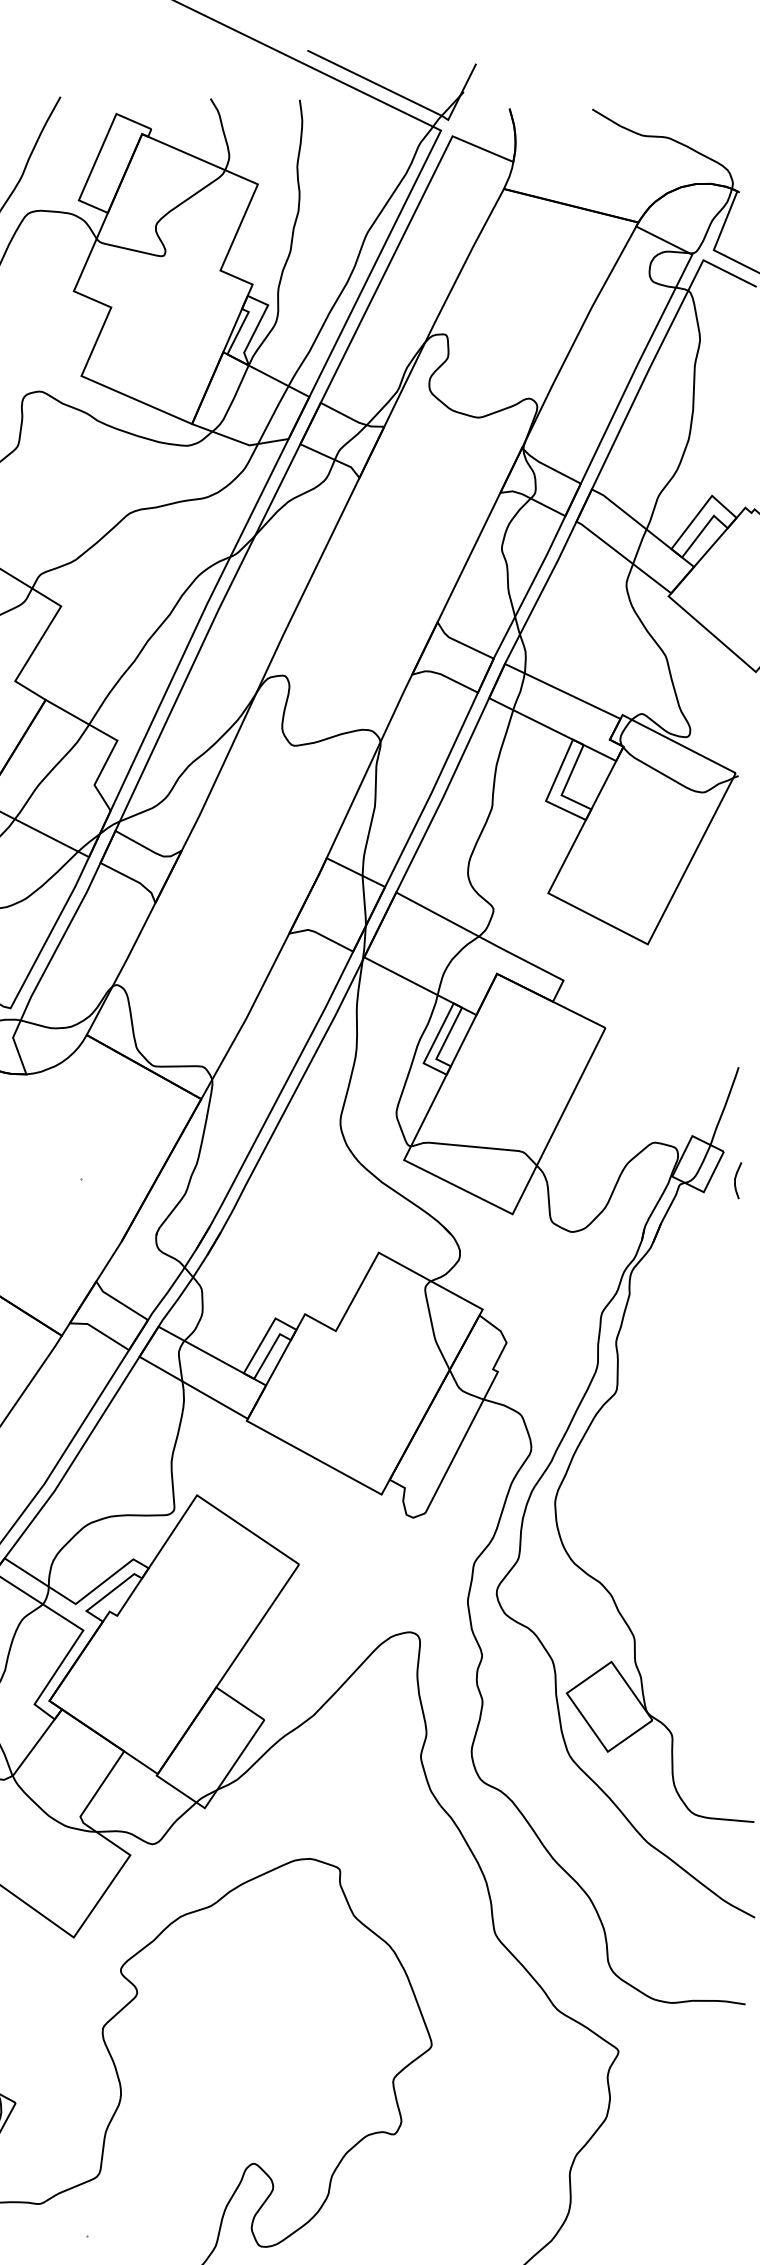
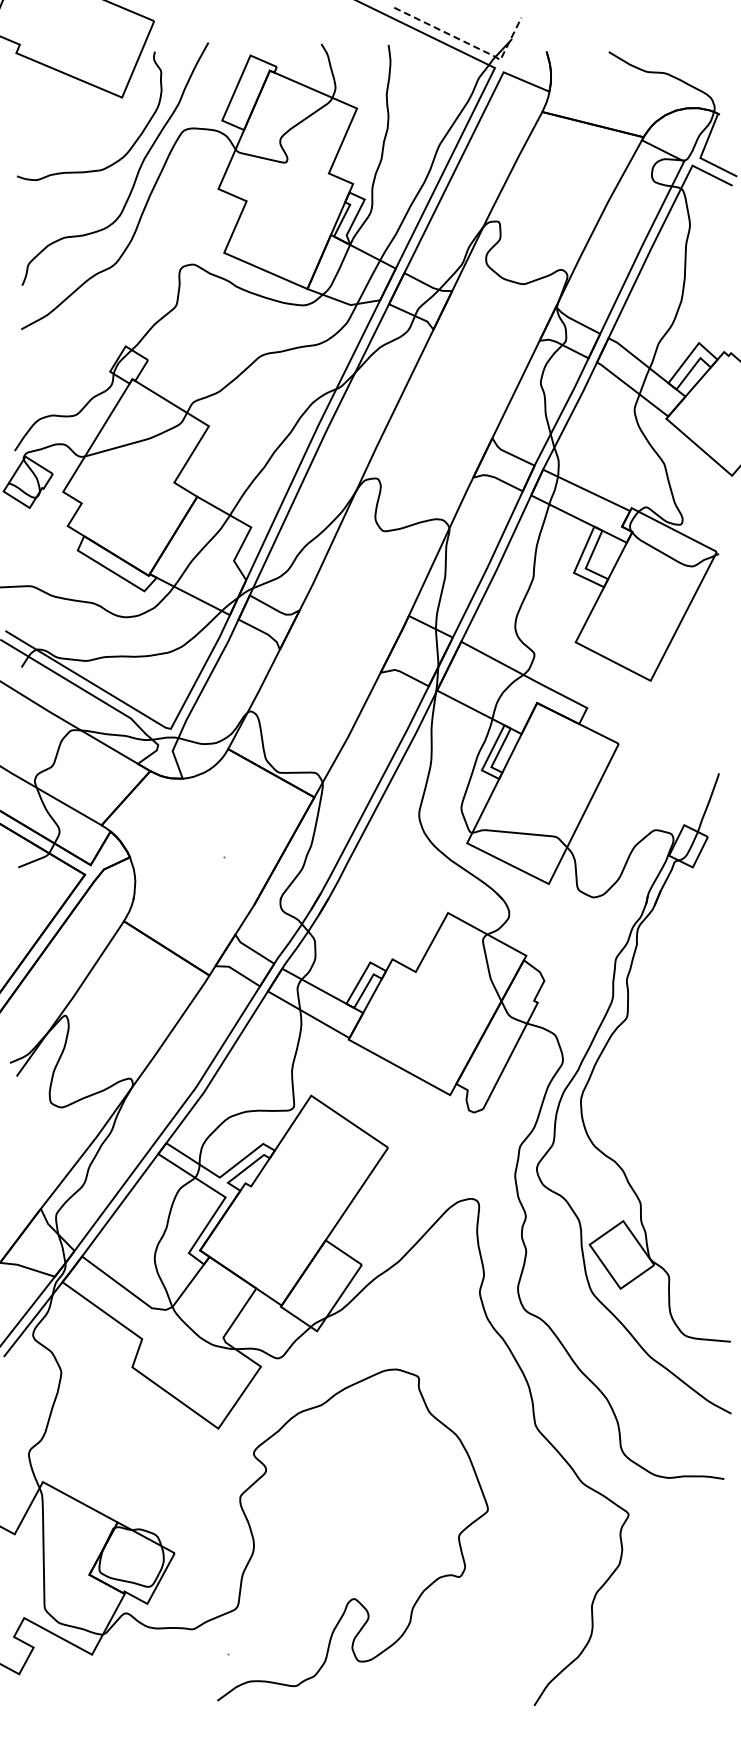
line: (408, 99) -> (470, 44), solid -> dashed
curve: (736, 1180) -> (717, 858), removed

